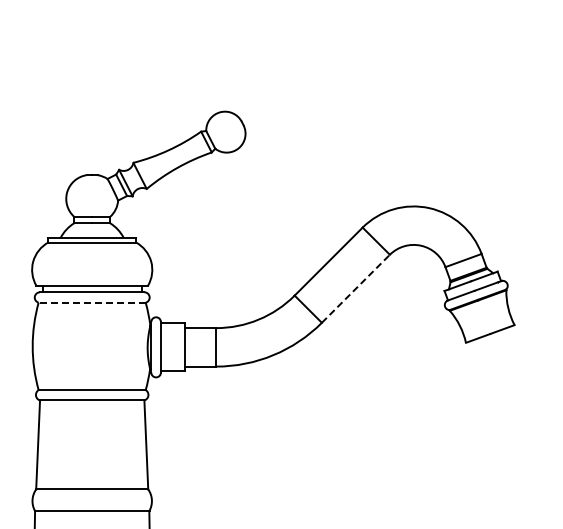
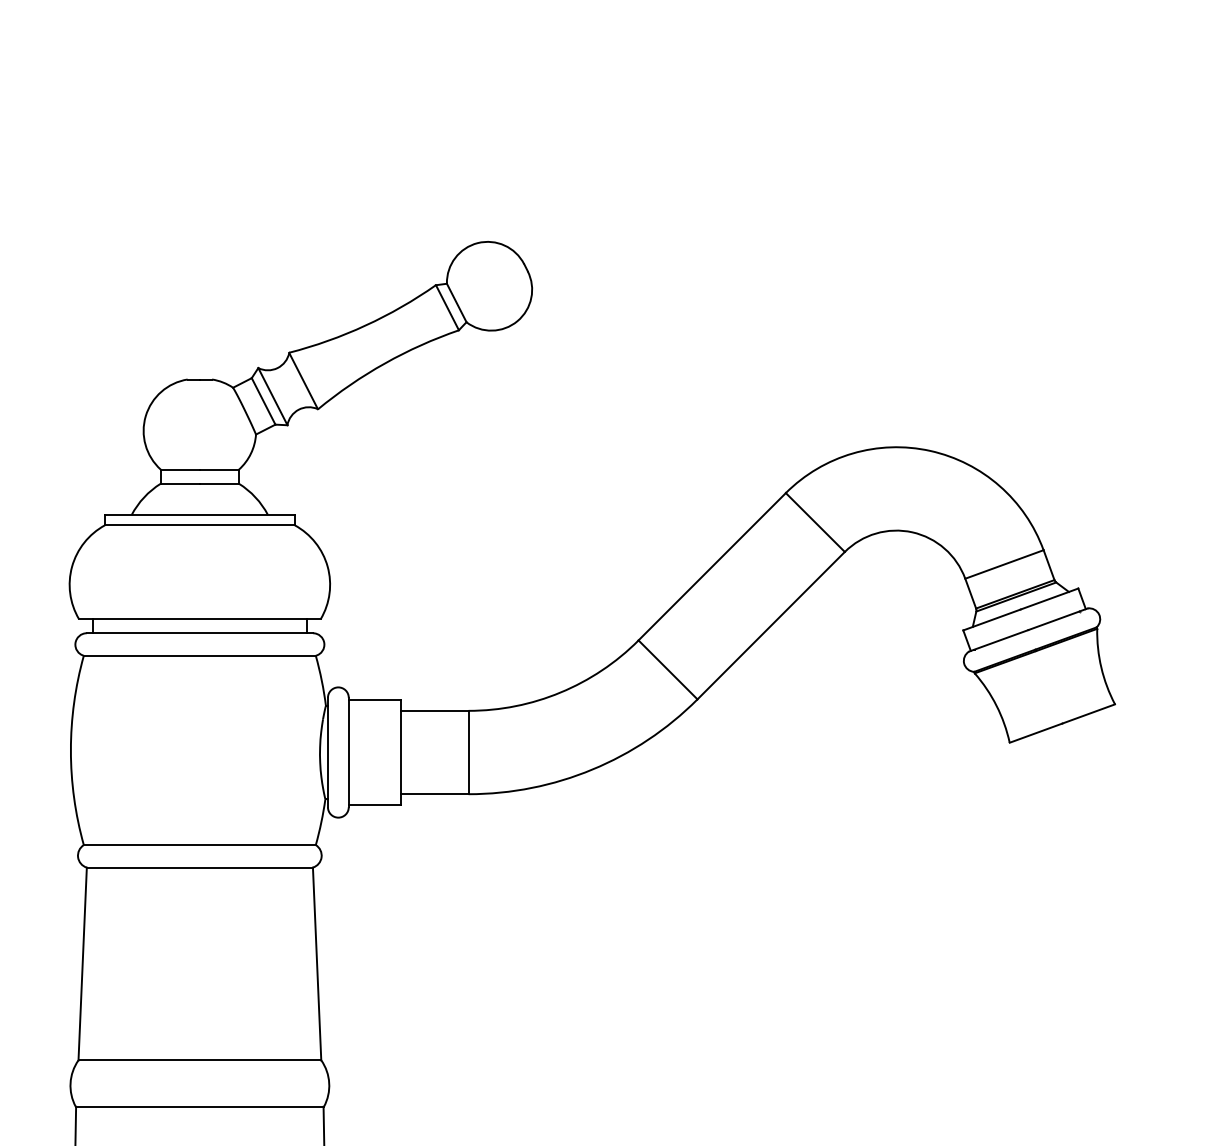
line: (356, 288) -> (772, 625), dashed -> solid
line: (92, 302) -> (200, 655), dashed -> solid

